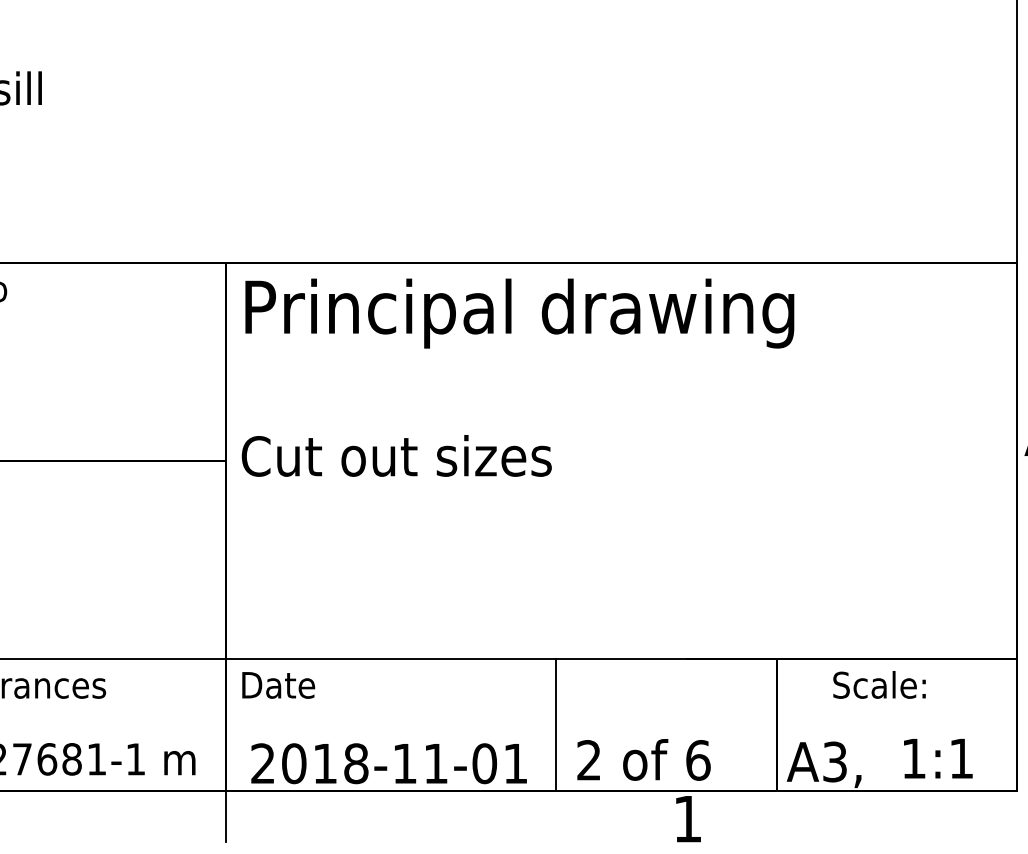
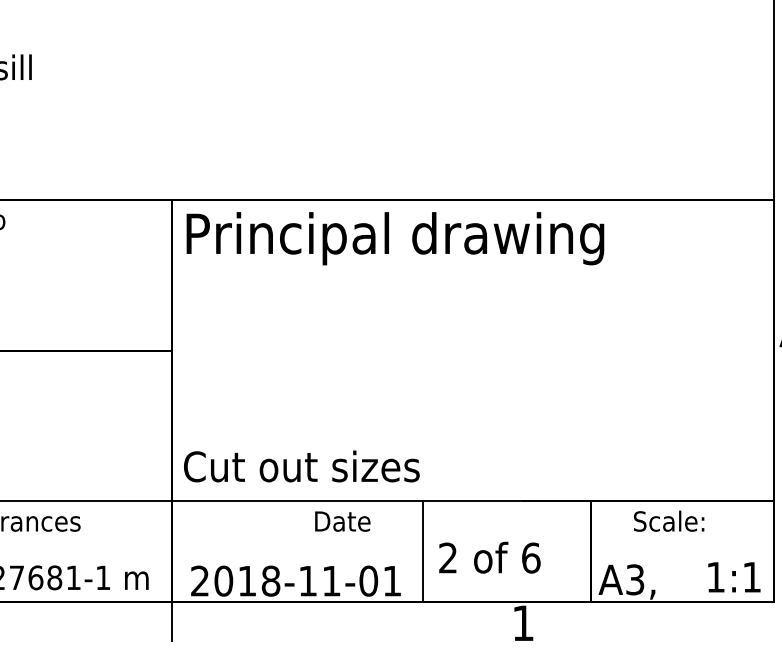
text: (396, 455) -> (301, 466), moved
text: (278, 685) -> (342, 521), moved
text: (938, 758) -> (734, 577), moved
text: (643, 759) -> (489, 557), moved

